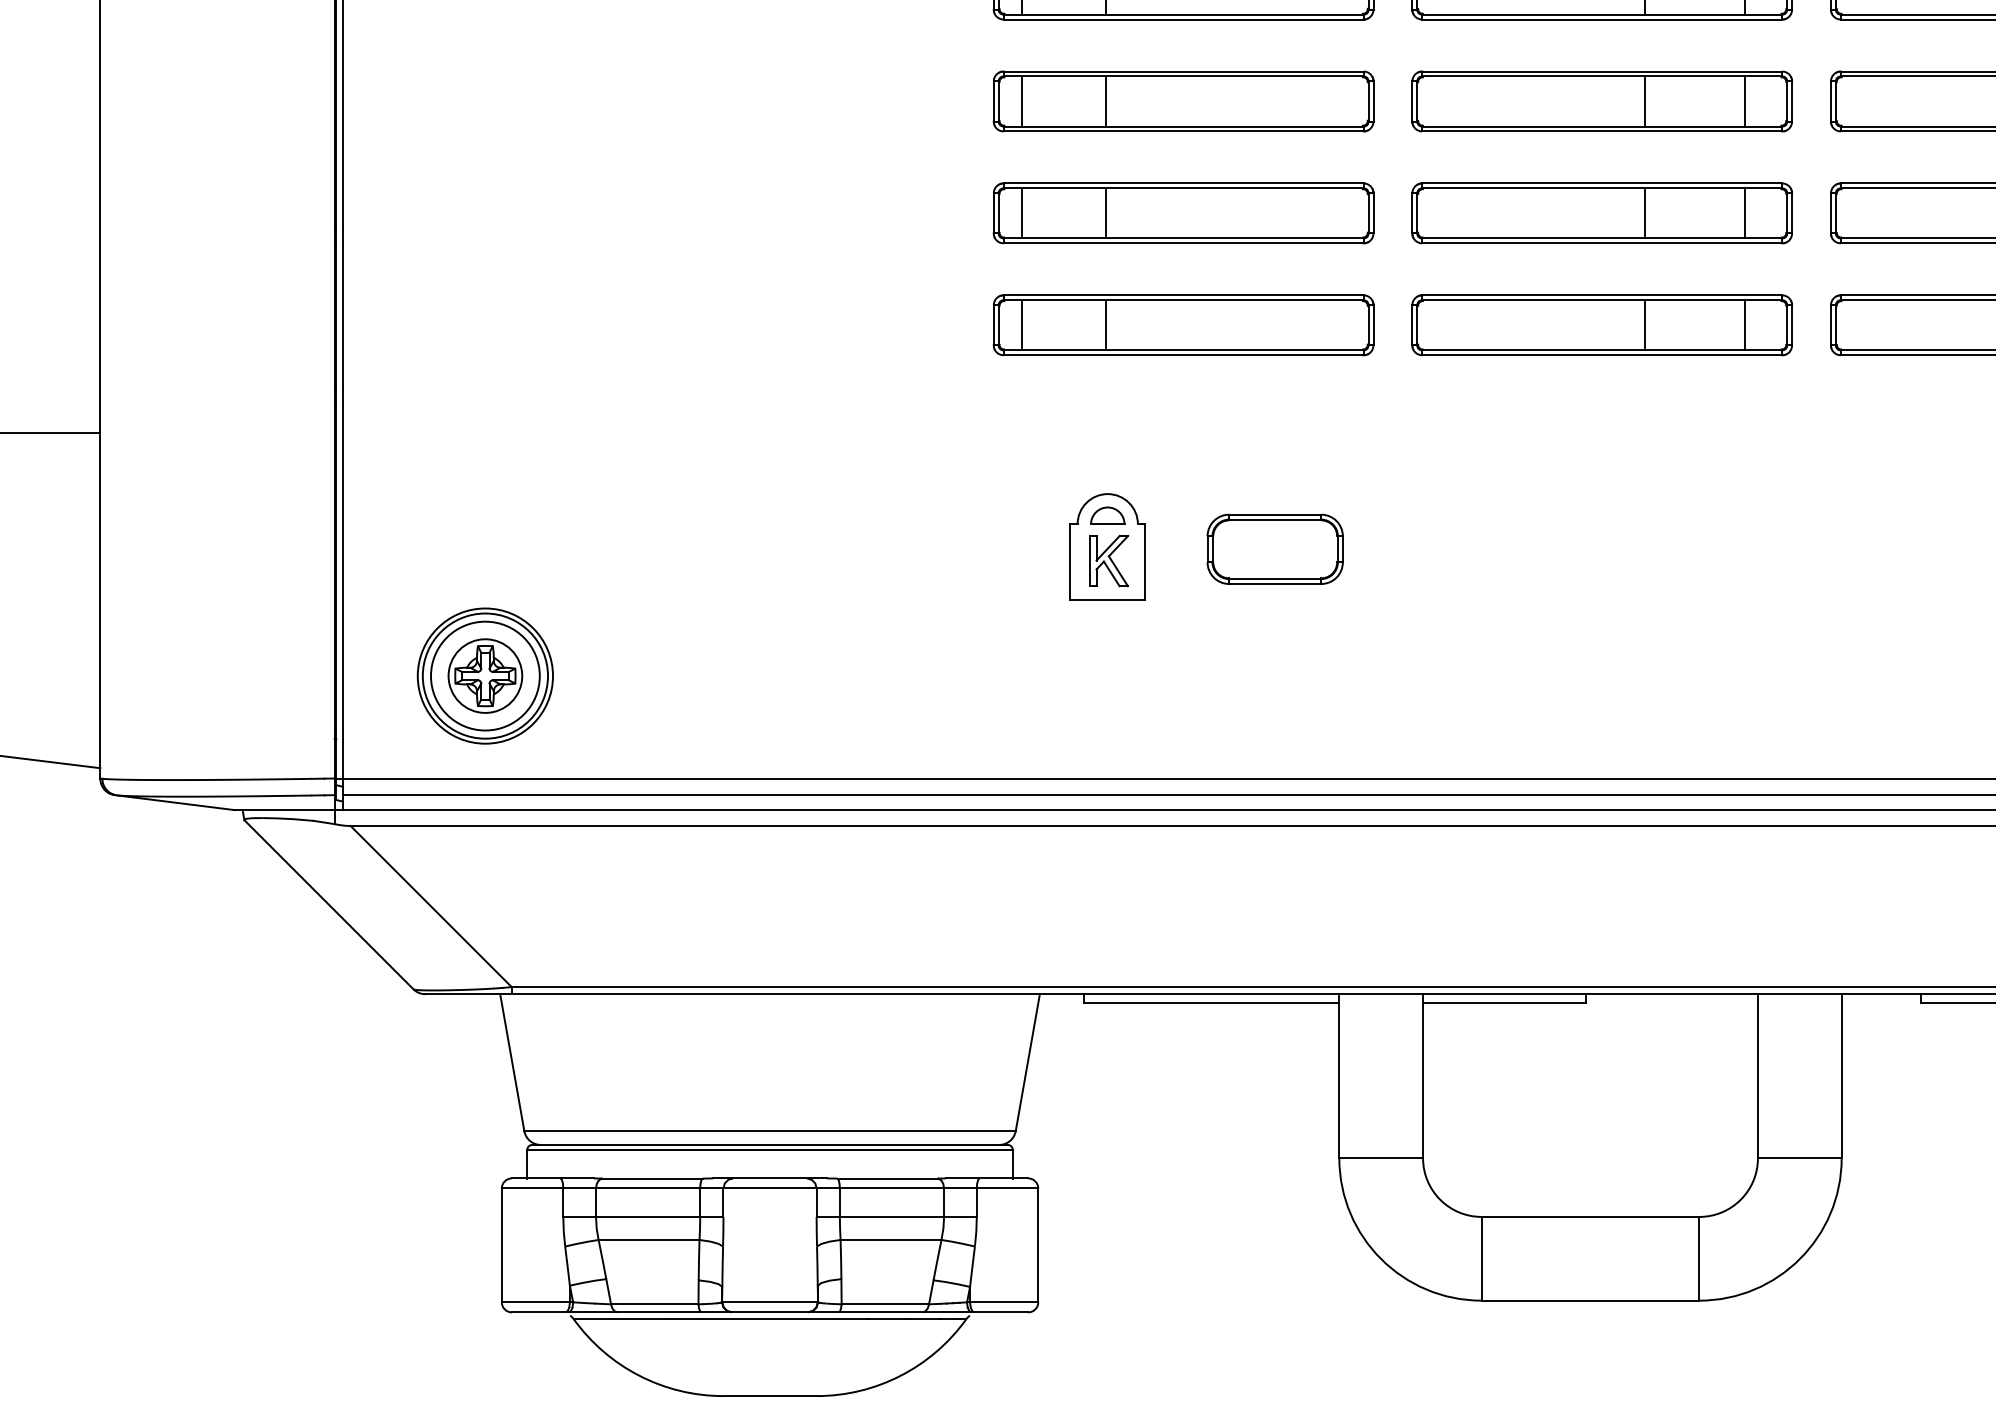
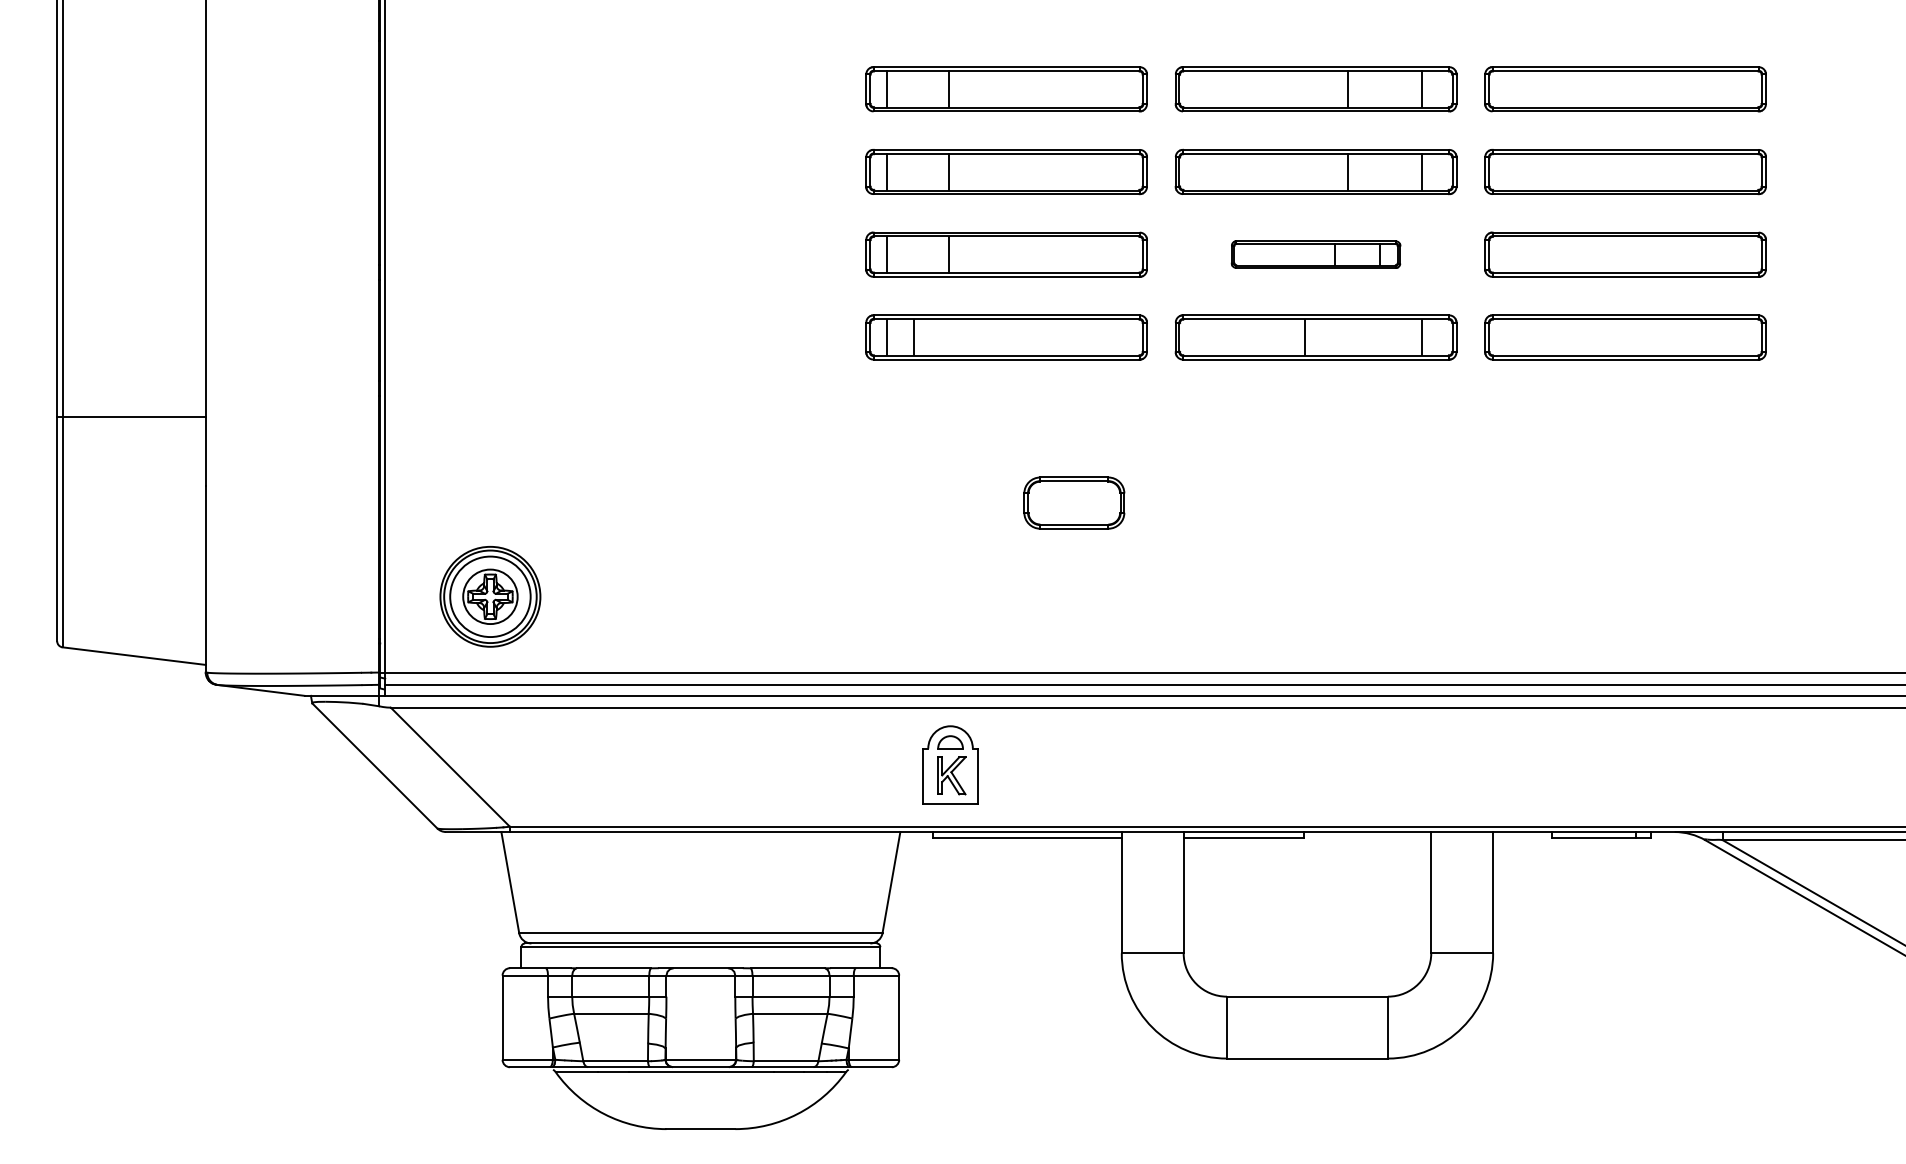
part: (1601, 213) -> (1315, 254), size x0.6
line: (1106, 325) -> (914, 337), moved
line: (1644, 325) -> (1304, 337), moved
part: (1107, 545) -> (950, 764), moved

